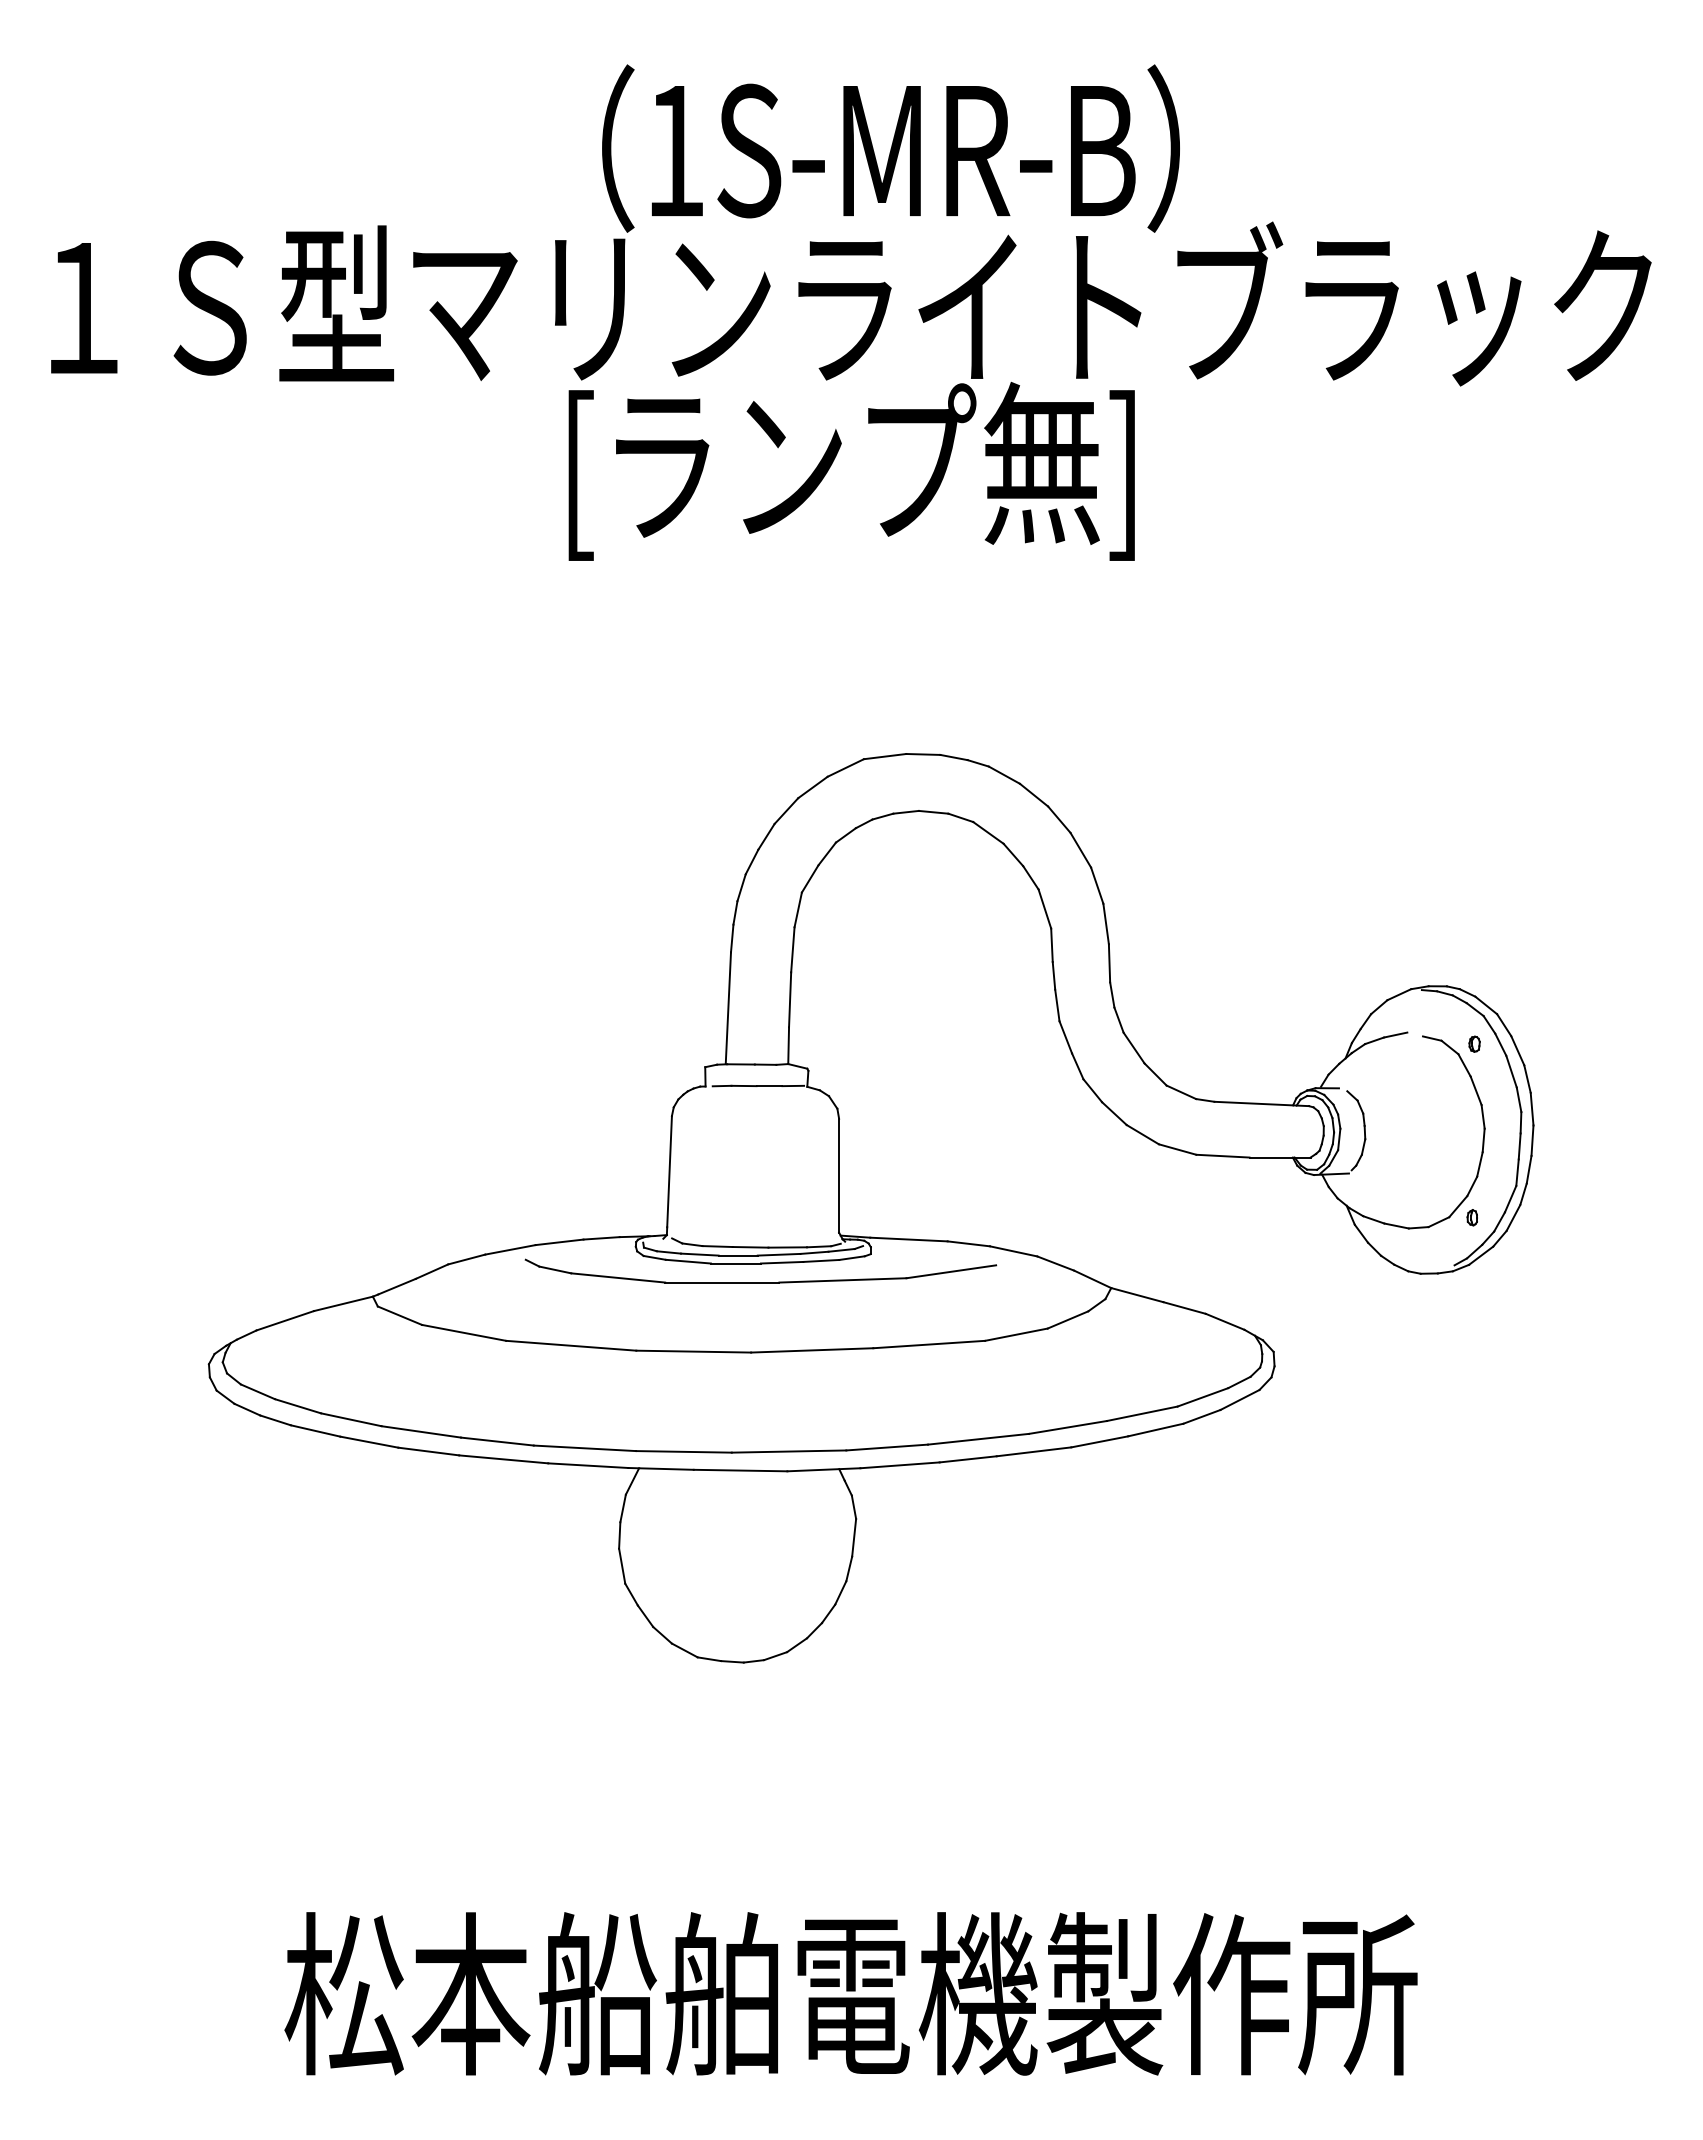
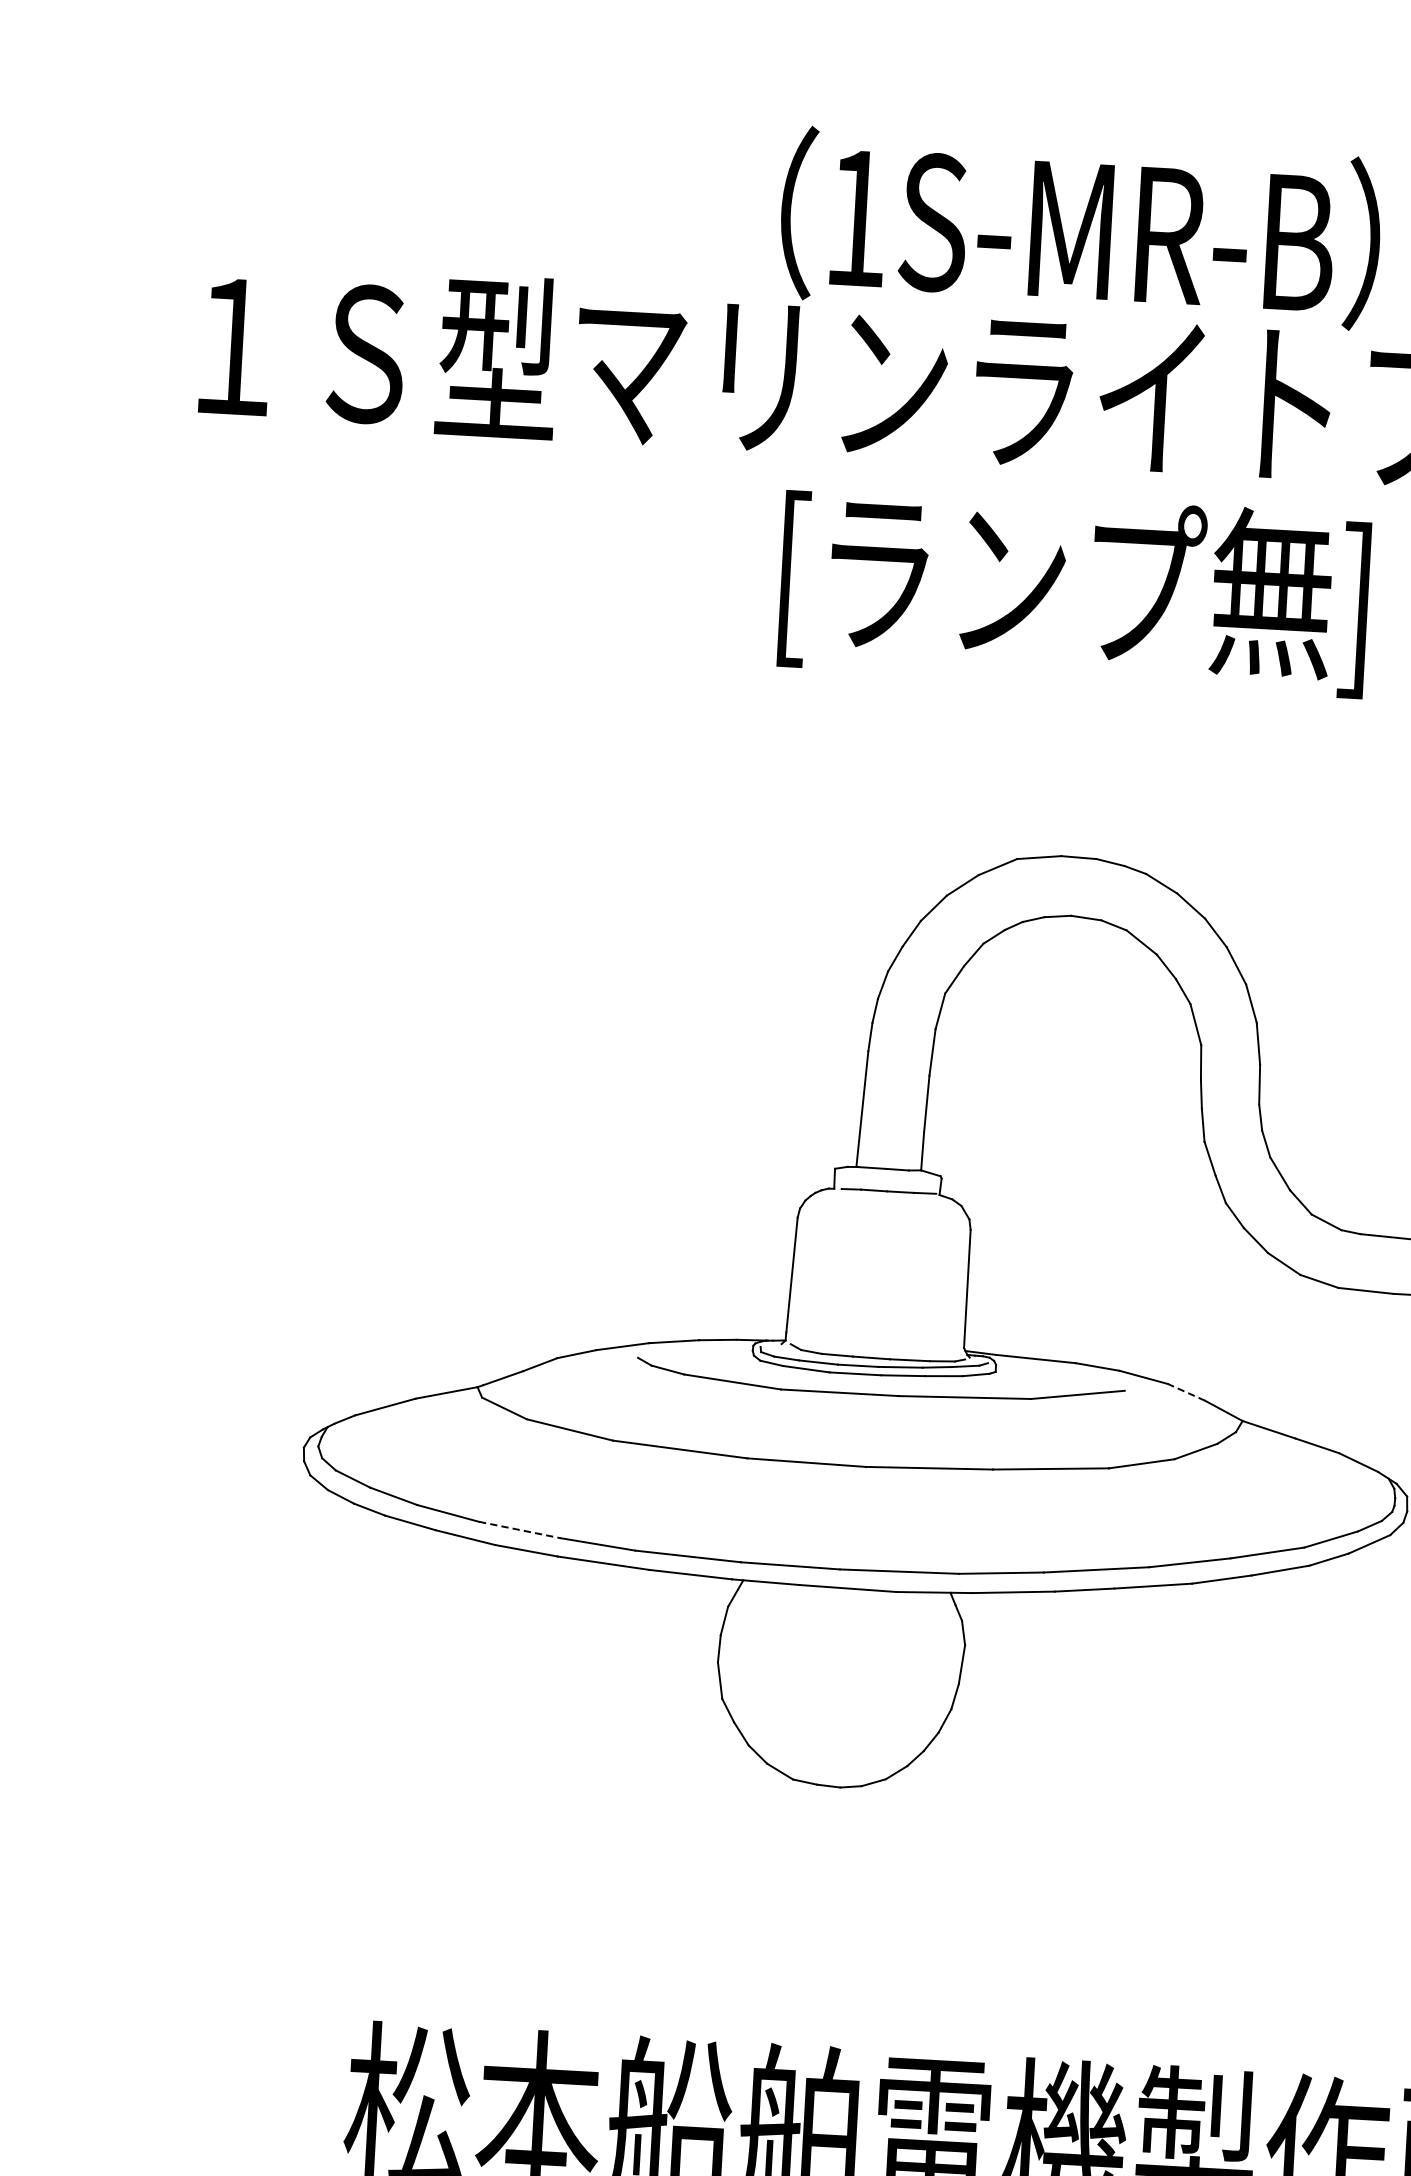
text: (851, 470) -> (1074, 589), moved
line: (1055, 1263) -> (1186, 1392), solid -> dashed
line: (421, 1431) -> (520, 1529), solid -> dashed

